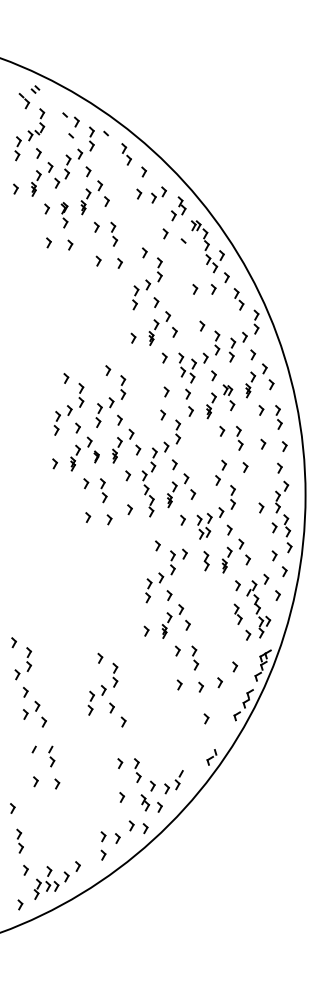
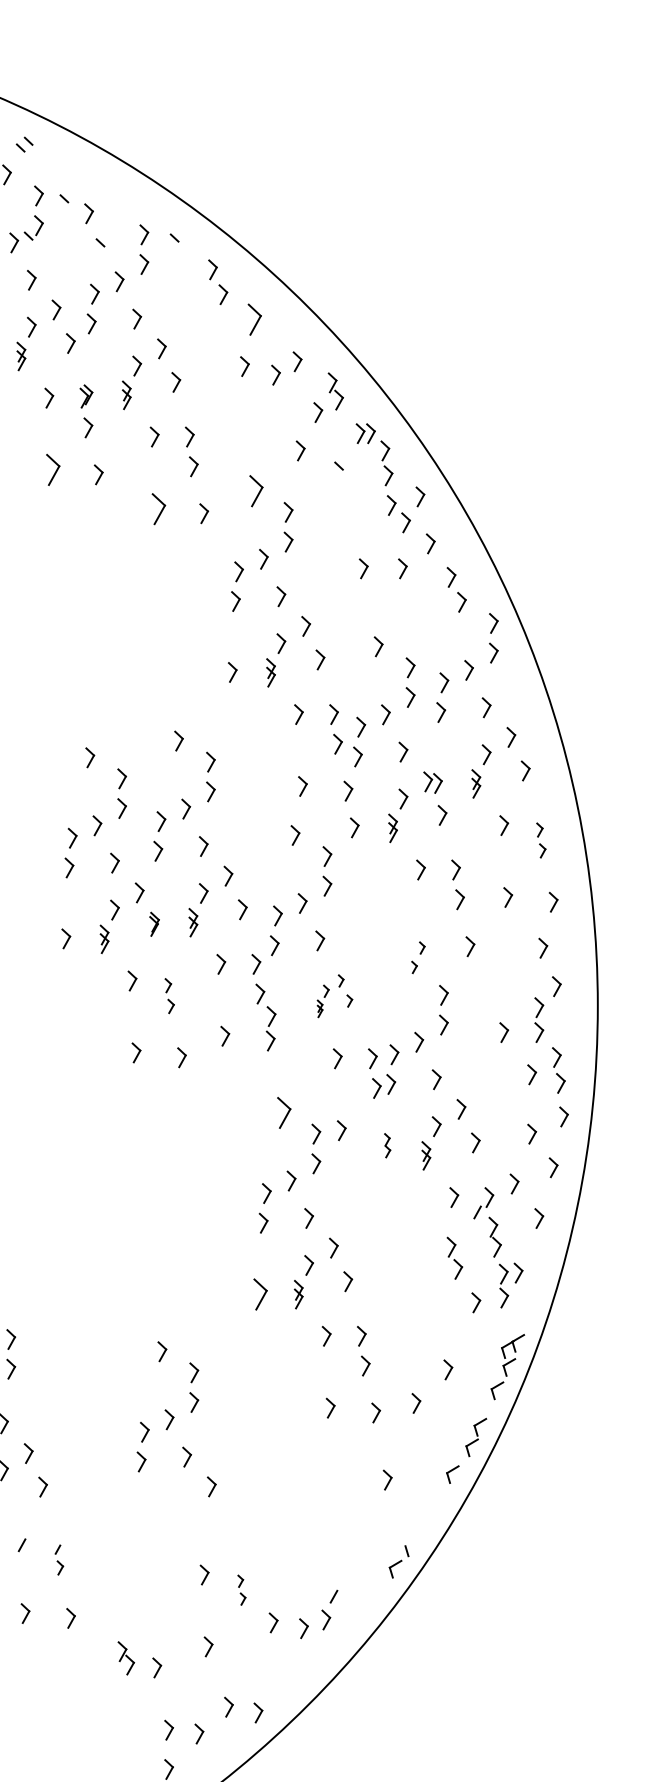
part: (70, 119) -> (75, 208), moved
part: (144, 171) -> (256, 318), size x1.6
part: (48, 242) -> (52, 469), size x1.6
part: (144, 252) -> (256, 490), size x1.6
part: (98, 260) -> (158, 507), size x1.6
part: (278, 417) -> (540, 840), size x0.7
part: (220, 472) -> (417, 957), size x0.6
part: (103, 490) -> (169, 995), size x0.7
part: (181, 490) -> (334, 995), size x0.6
part: (157, 545) -> (283, 1112), size x1.6
part: (206, 561) -> (387, 1146), size x0.6
part: (146, 630) -> (260, 1292), size x1.6
part: (51, 756) -> (58, 1559), size x0.7
part: (137, 770) -> (241, 1589), size x0.6
part: (151, 803) -> (139, 1659), moved

